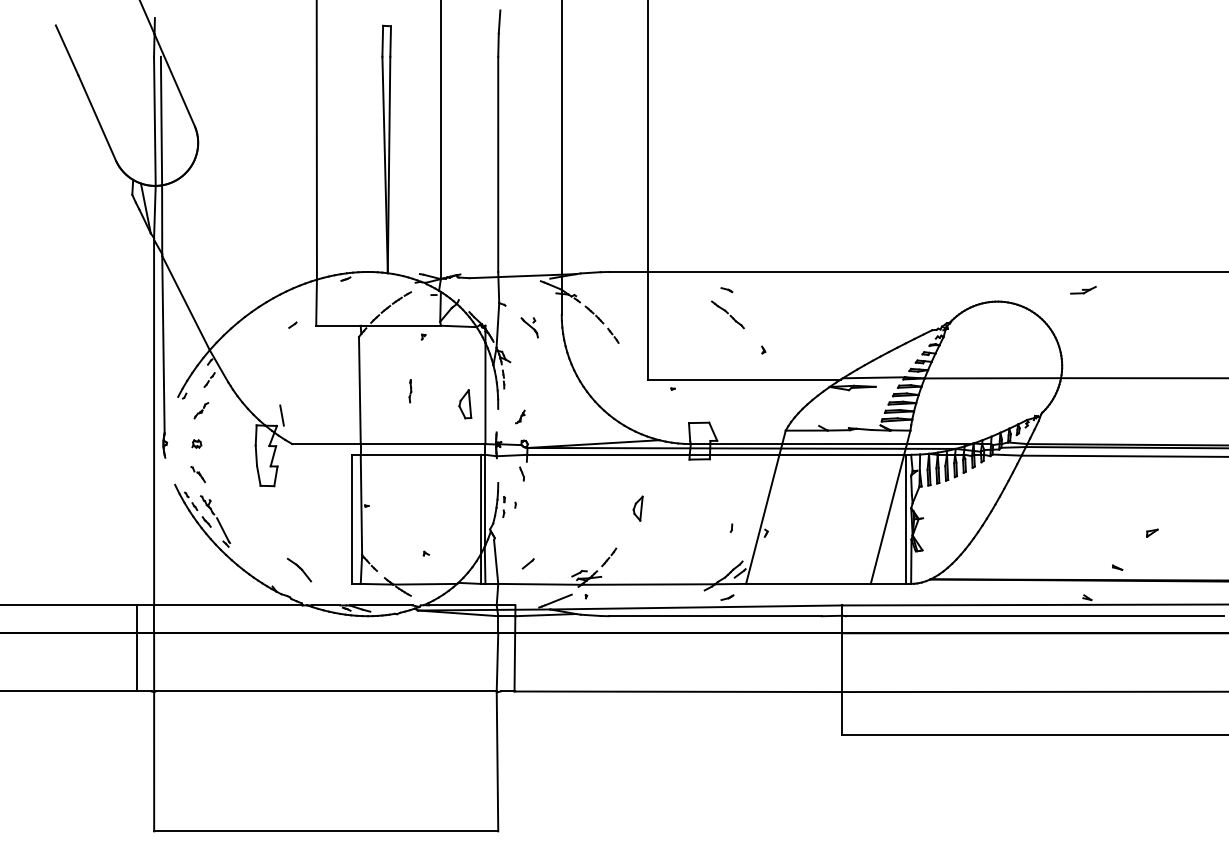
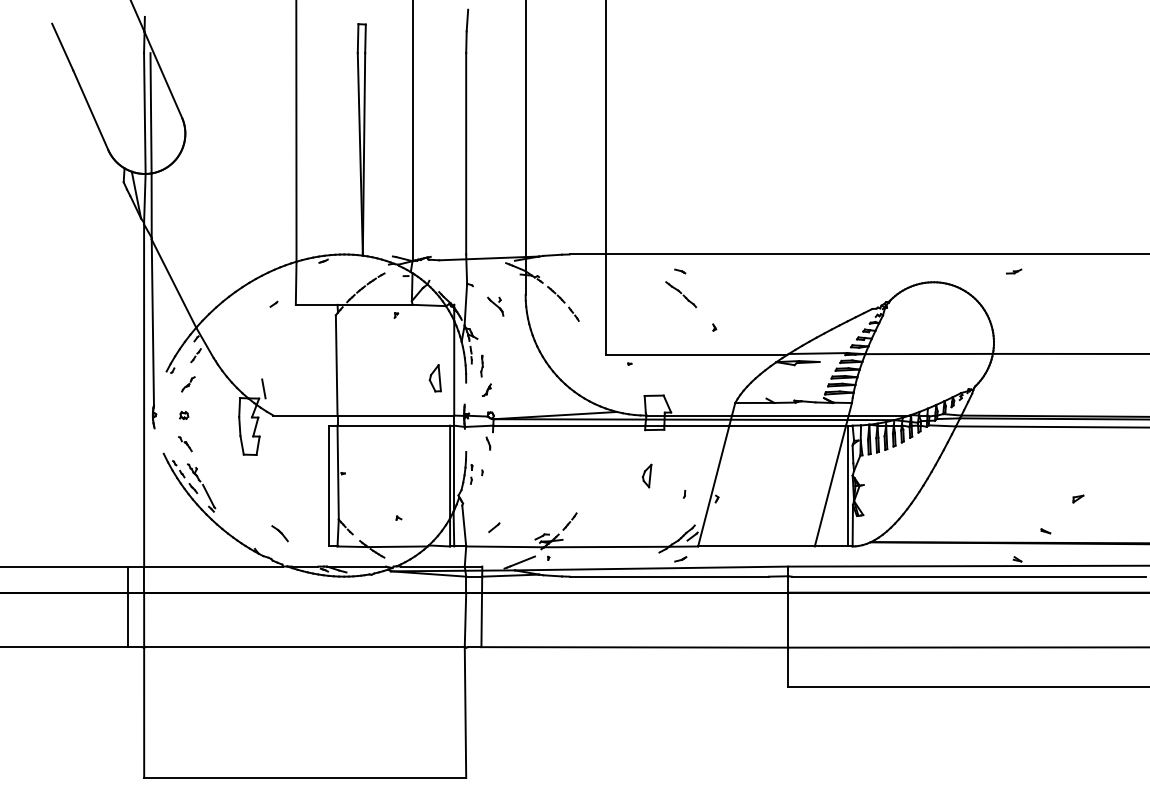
part: (1084, 290) -> (1014, 271), size x0.62
line: (409, 390) -> (481, 365), moved
part: (638, 508) -> (647, 475), moved
part: (298, 570) -> (279, 533), size x0.71

